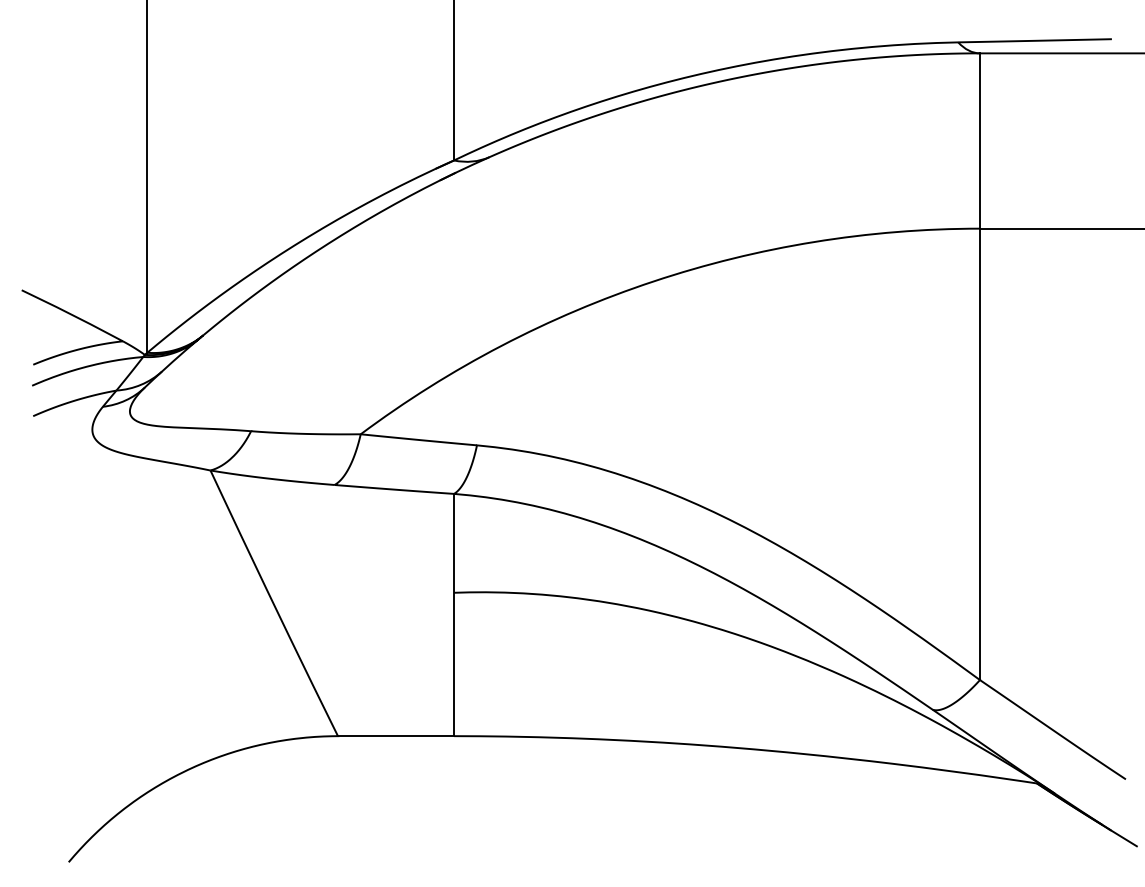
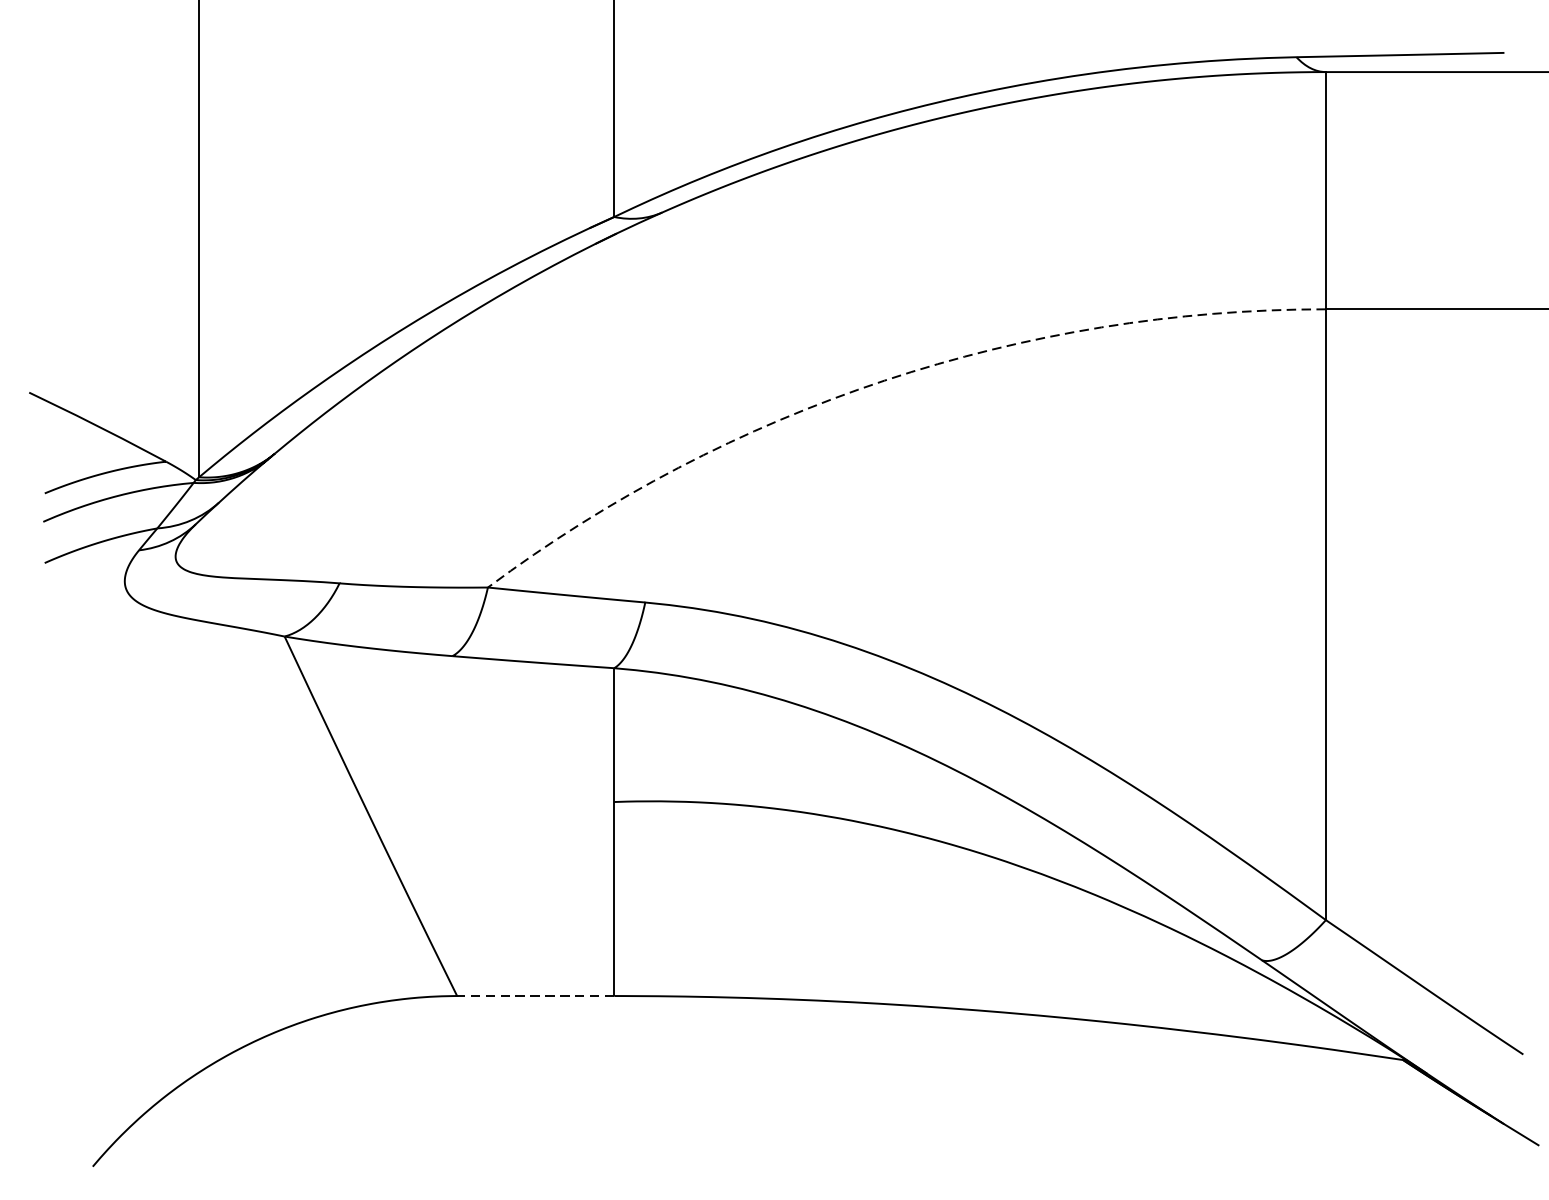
arc: (653, 281) -> (884, 380), solid -> dashed
line: (395, 736) -> (534, 996), solid -> dashed

